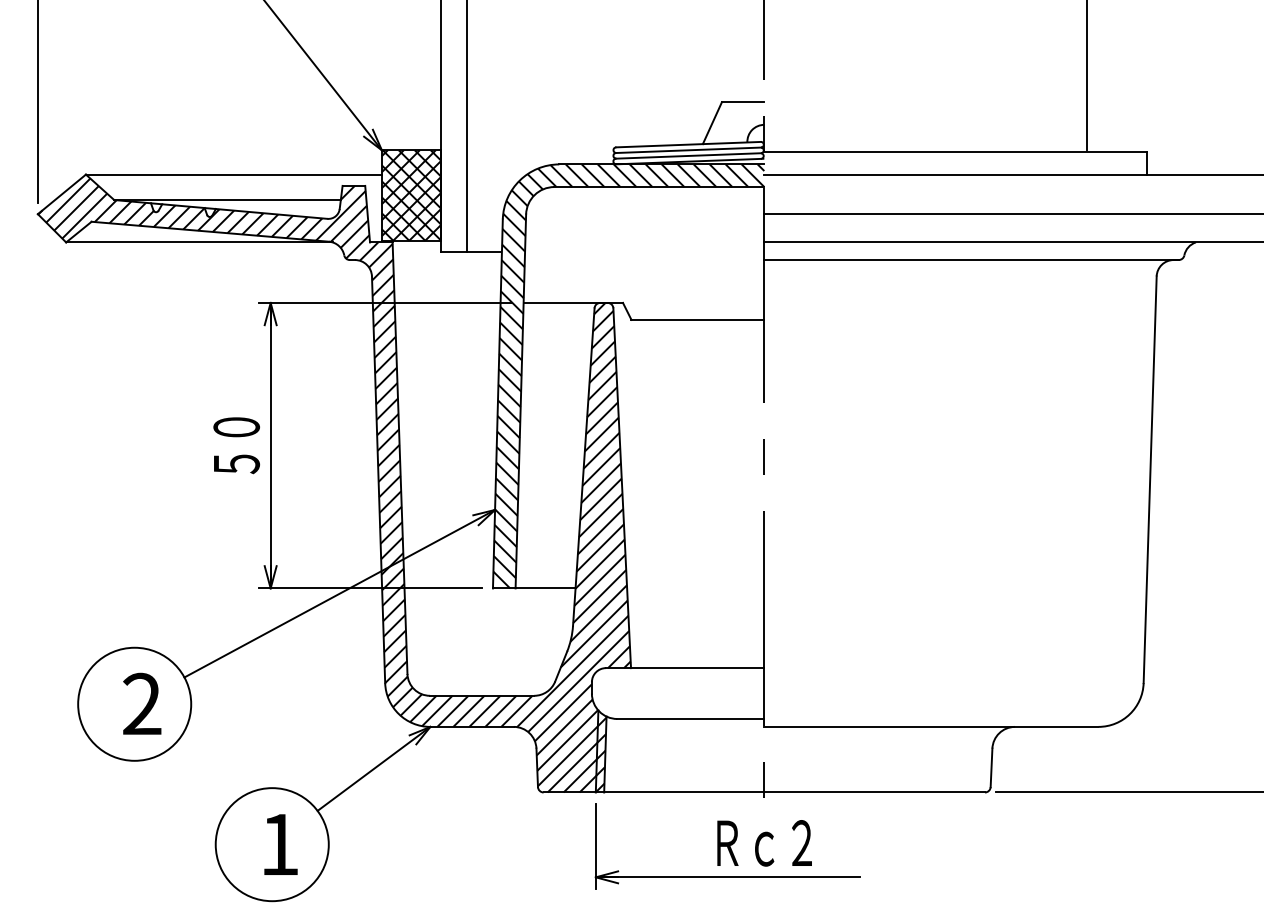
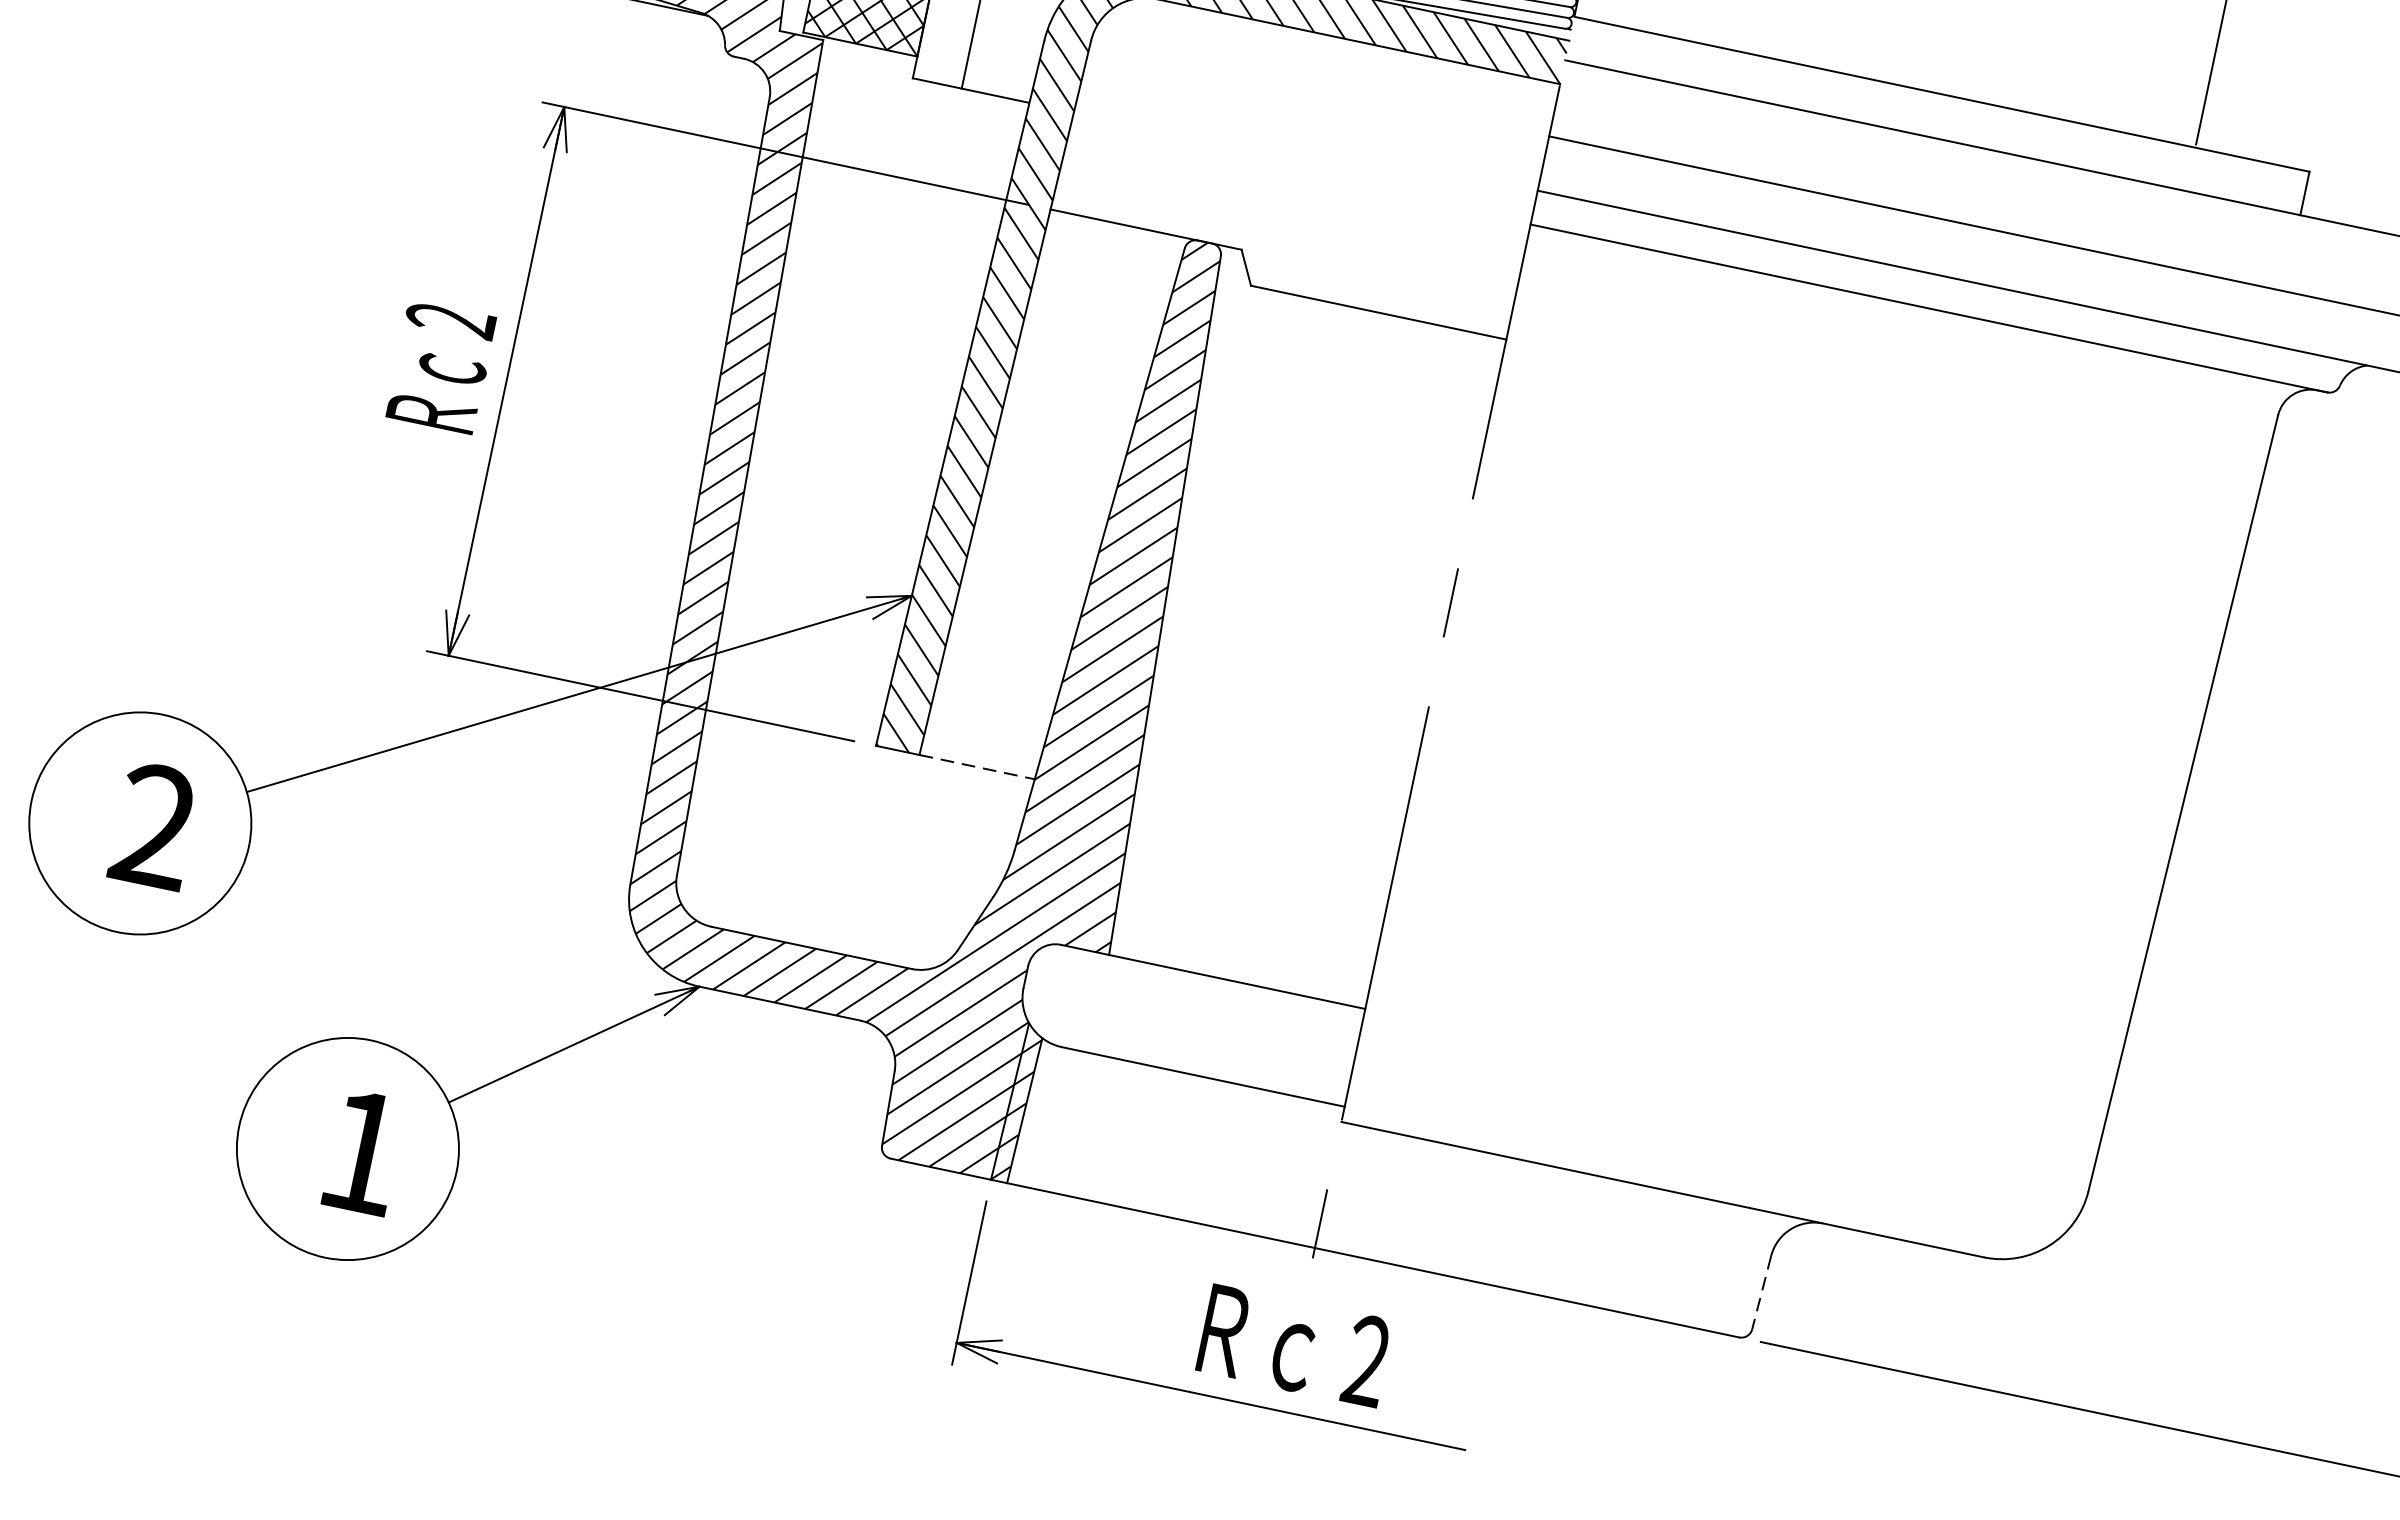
text: (236, 445) -> (440, 367), ５０ -> Ｒｃ２
line: (545, 588) -> (976, 767), solid -> dashed
line: (991, 768) -> (1761, 1293), solid -> dashed

